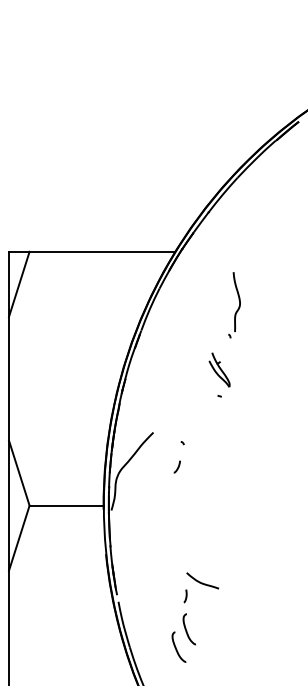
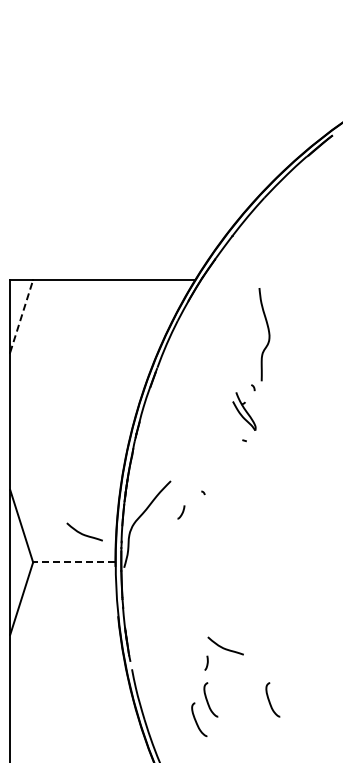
line: (19, 283) -> (21, 315), solid -> dashed
part: (234, 305) -> (261, 339), size x1.4
curve: (177, 467) -> (181, 512), moved
curve: (74, 479) -> (83, 533), added
line: (65, 505) -> (73, 562), solid -> dashed
curve: (243, 630) -> (270, 701), added

